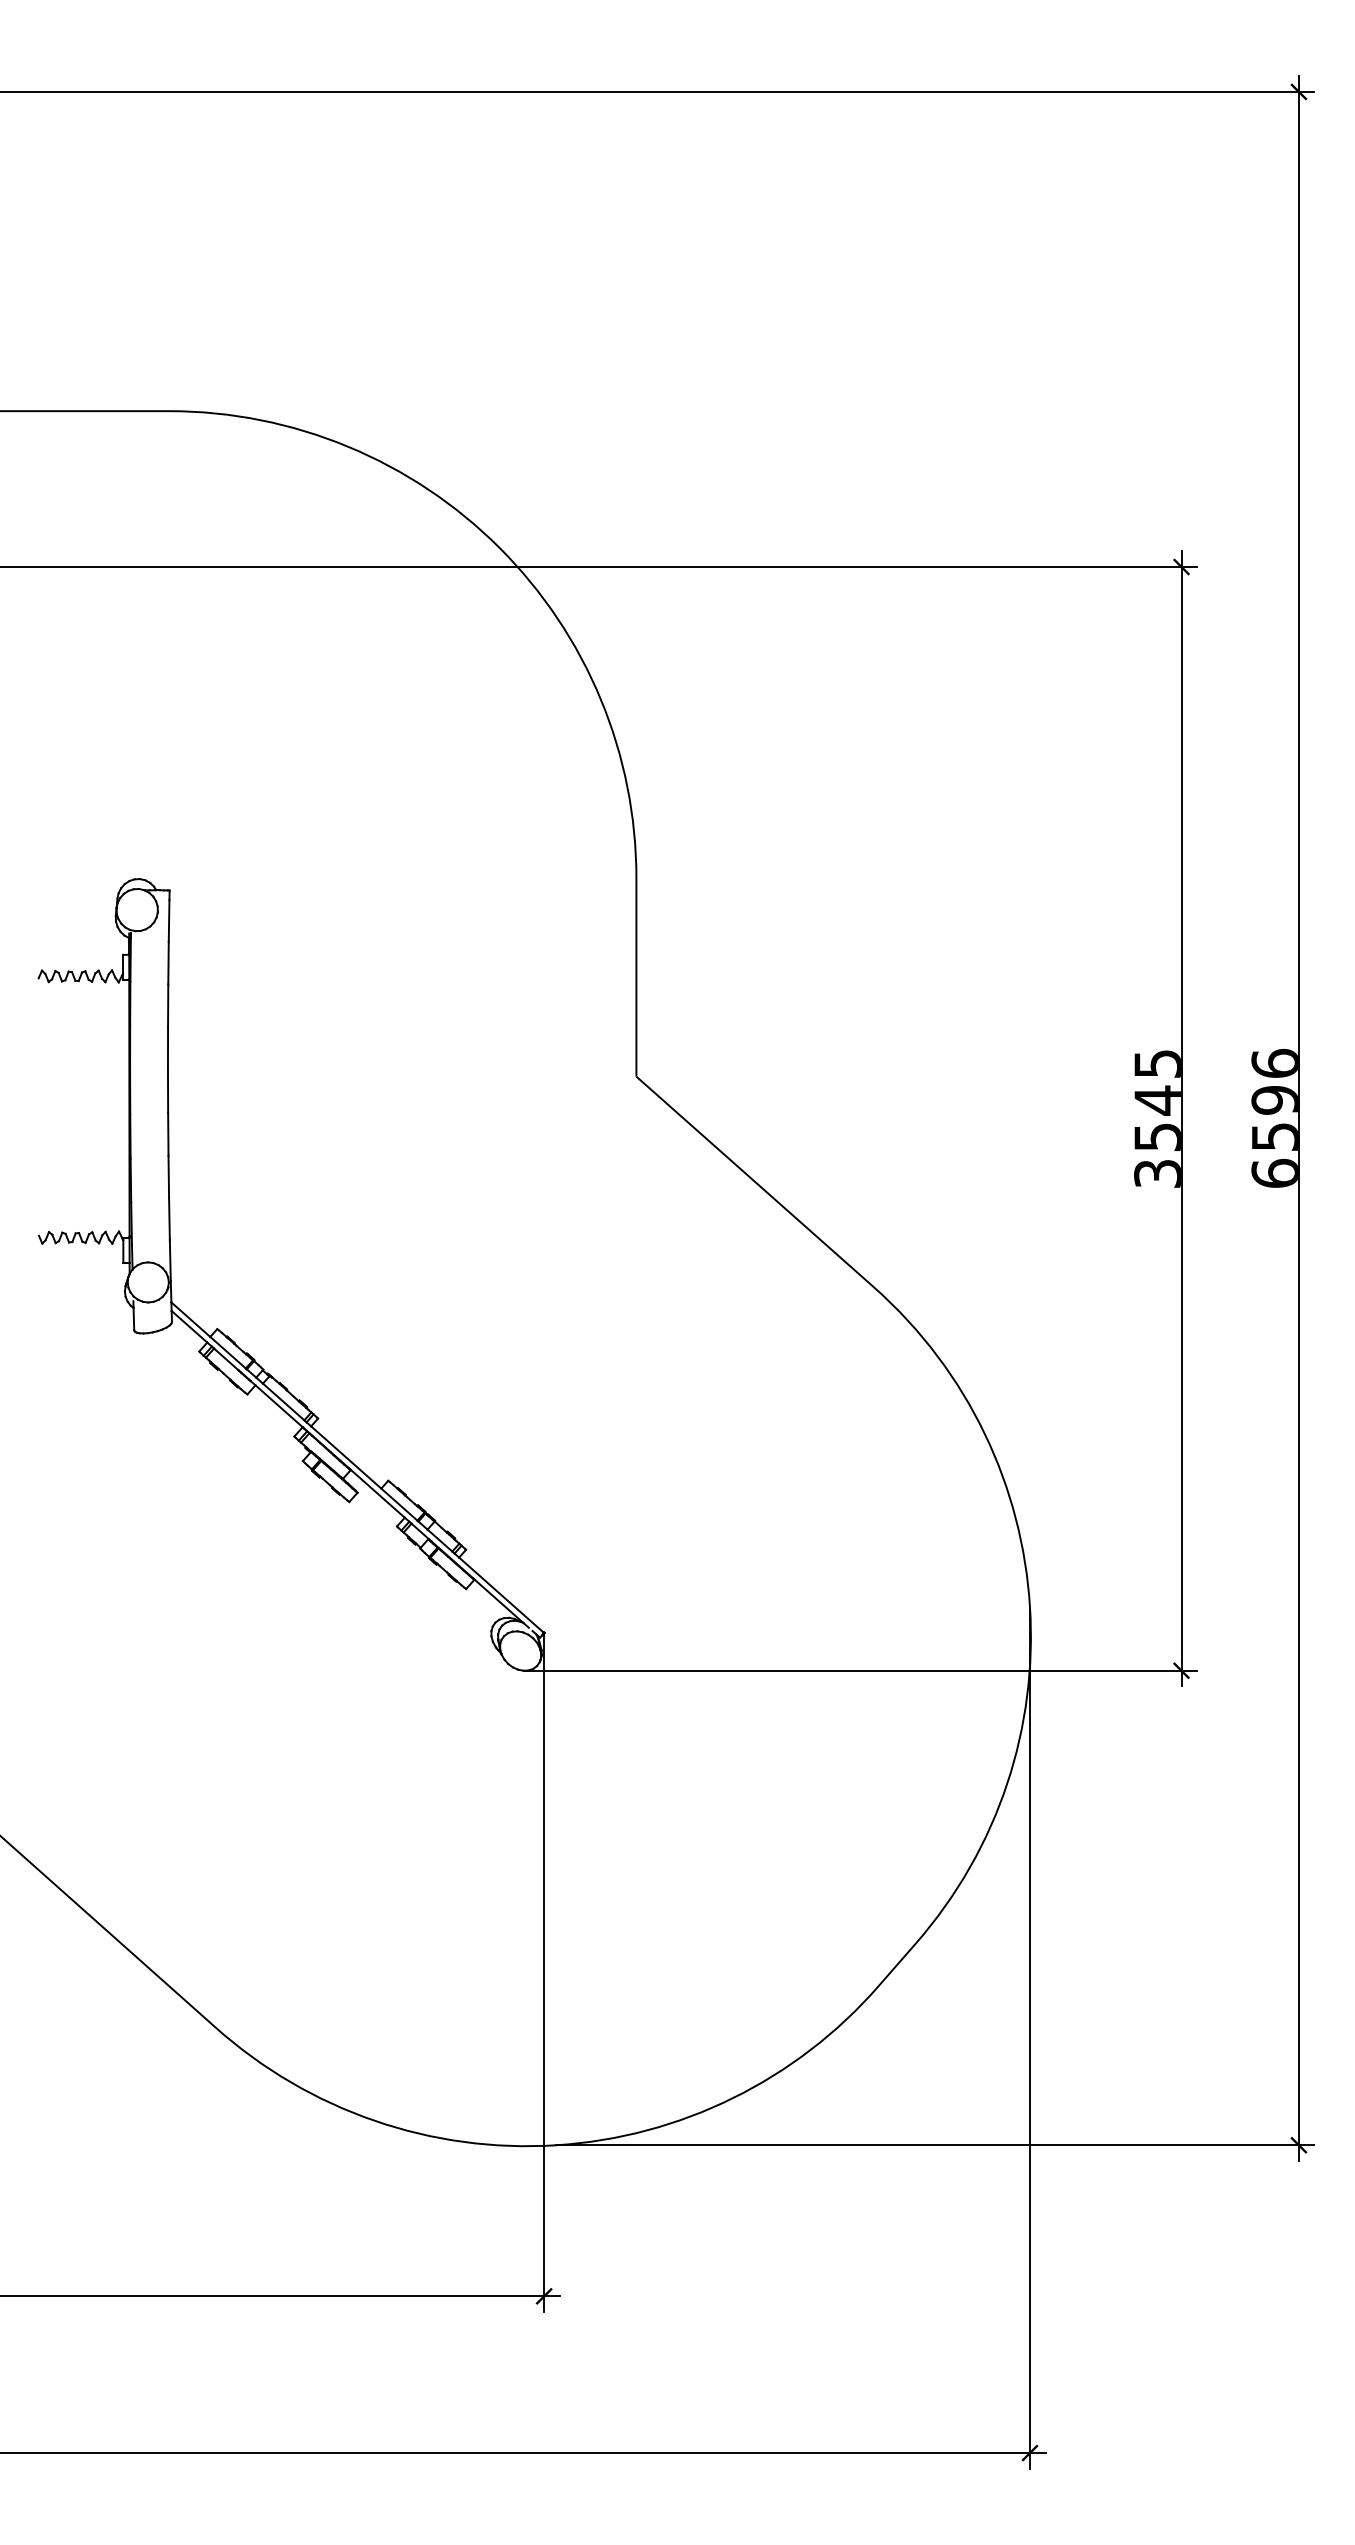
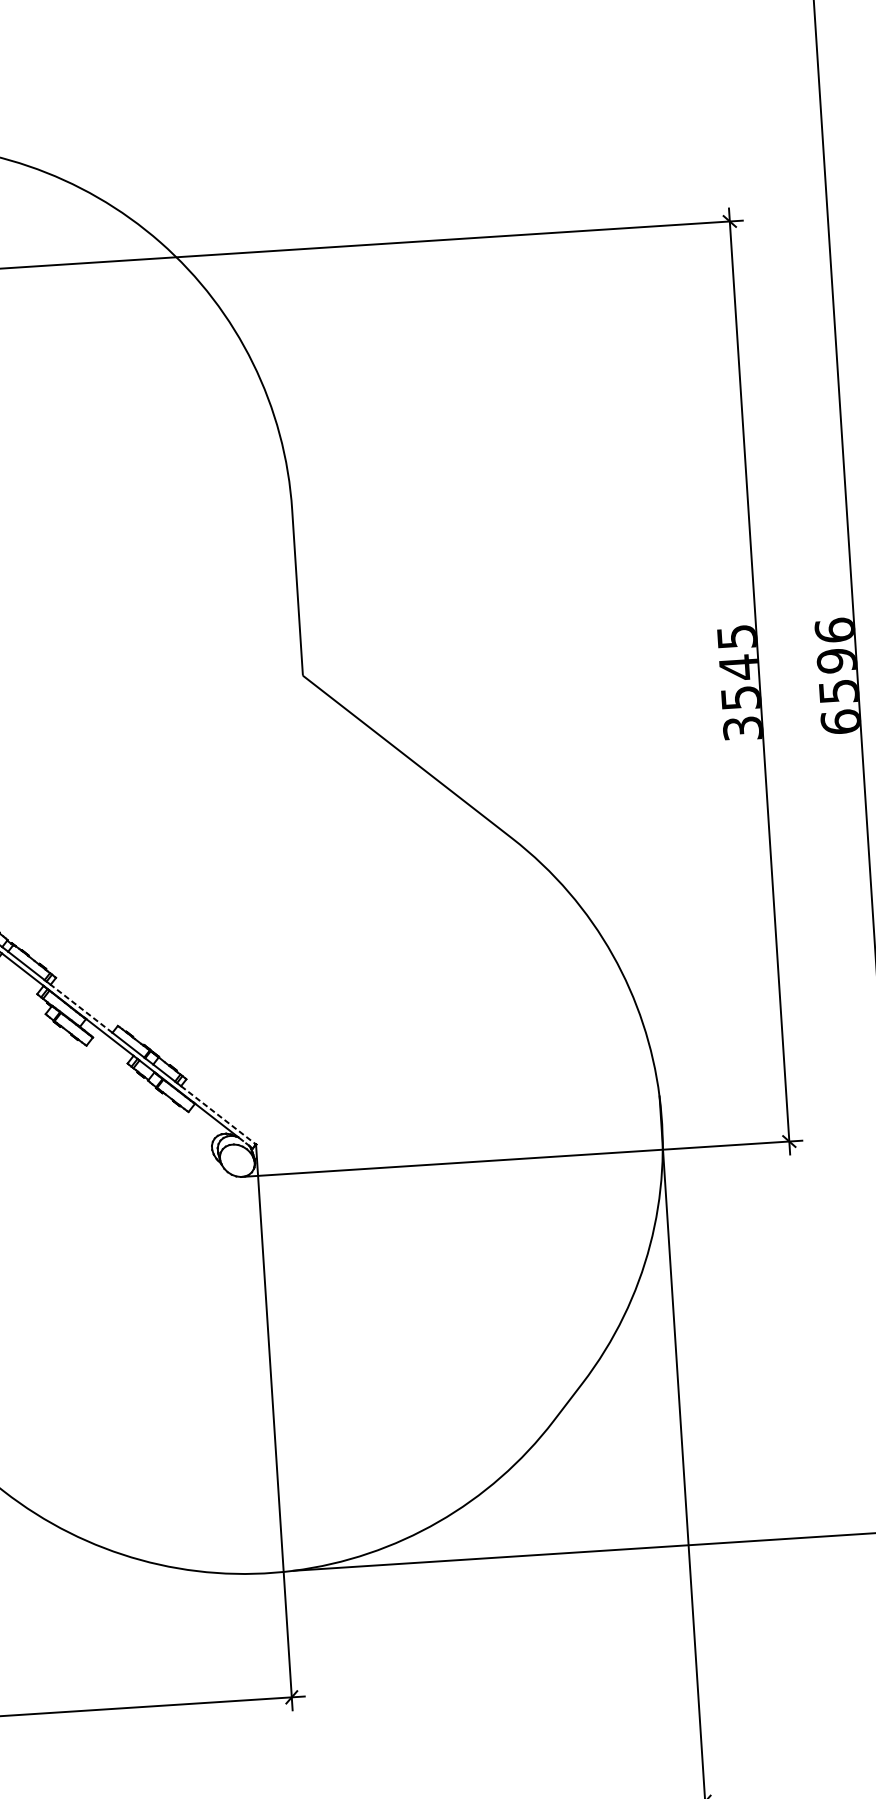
line: (346, 1457) -> (81, 1008), solid -> dashed
line: (501, 1595) -> (218, 1115), solid -> dashed

